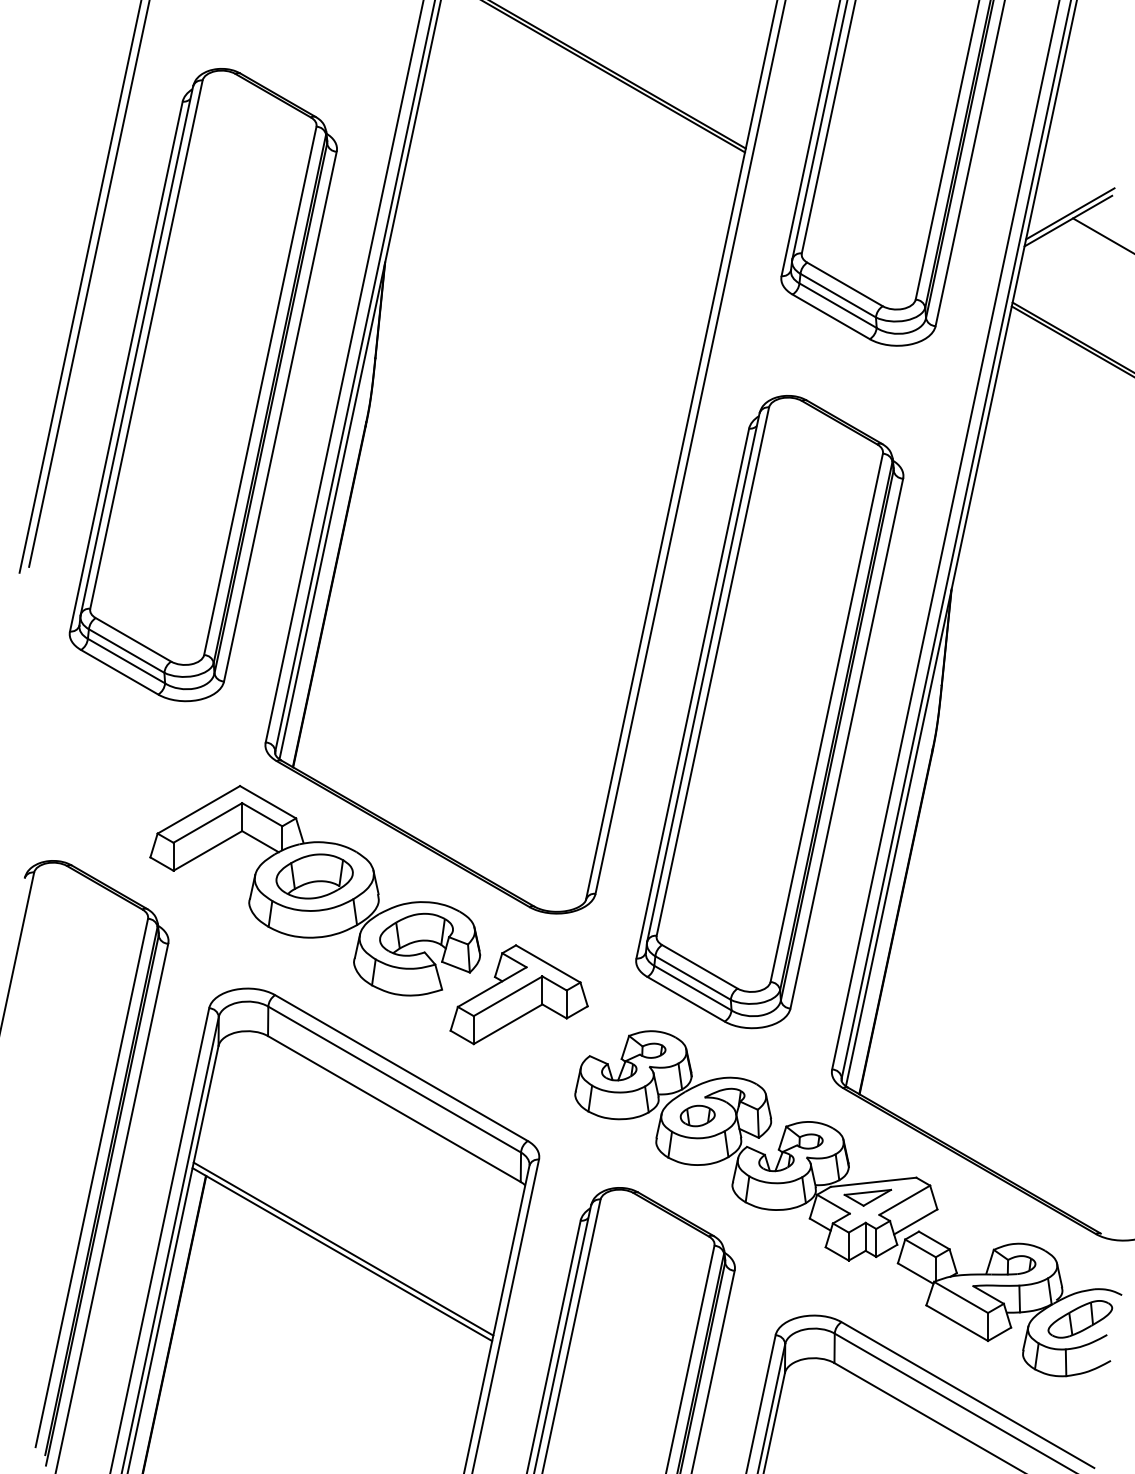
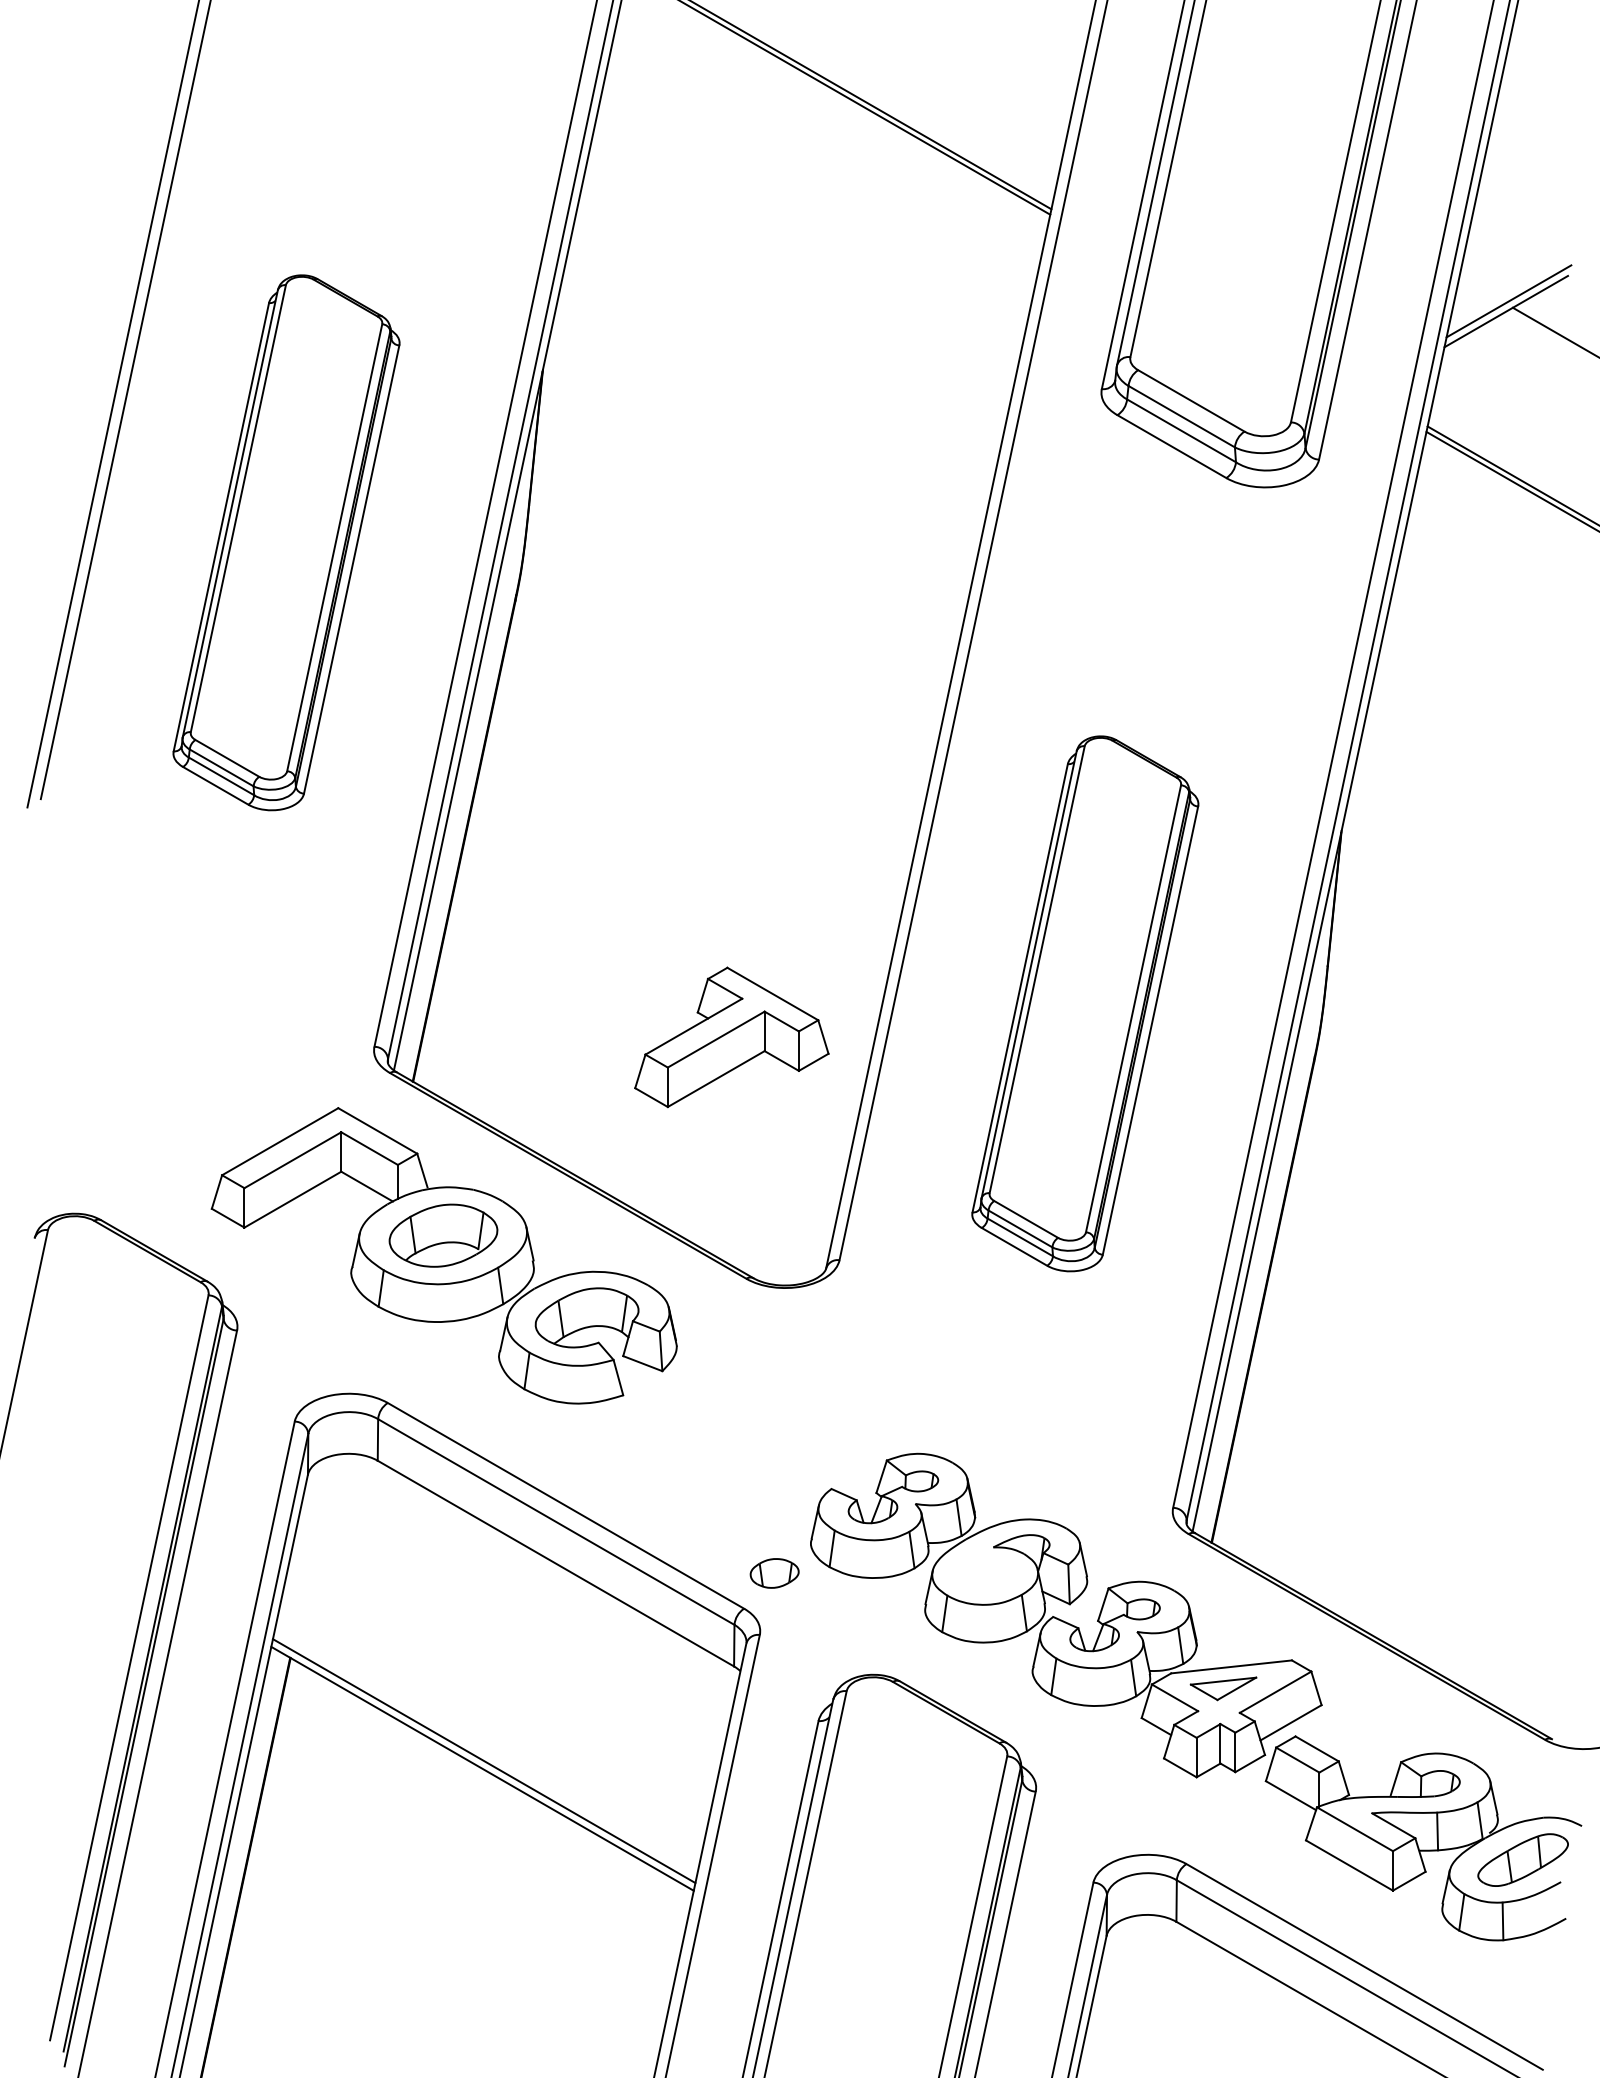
part: (203, 384) -> (286, 542), size x0.6
part: (769, 711) -> (1085, 1003), size x0.6
part: (518, 994) -> (731, 1037), moved
part: (697, 1116) -> (774, 1573), moved

